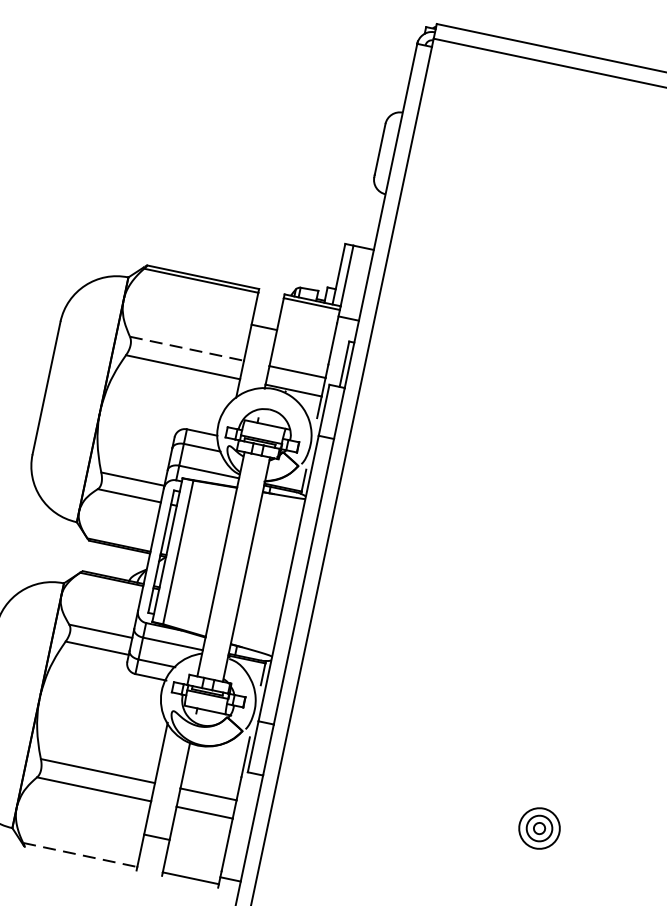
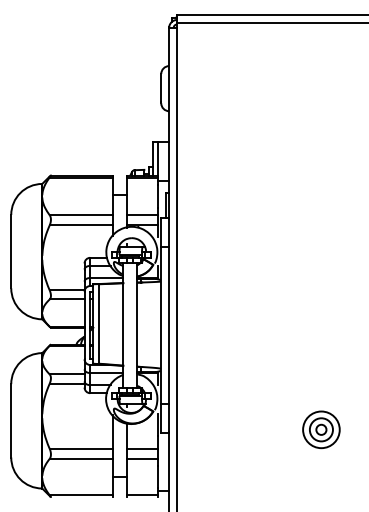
line: (187, 349) -> (81, 215), dashed -> solid
part: (539, 827) -> (321, 429), size x1.67
line: (80, 855) -> (81, 495), dashed -> solid

